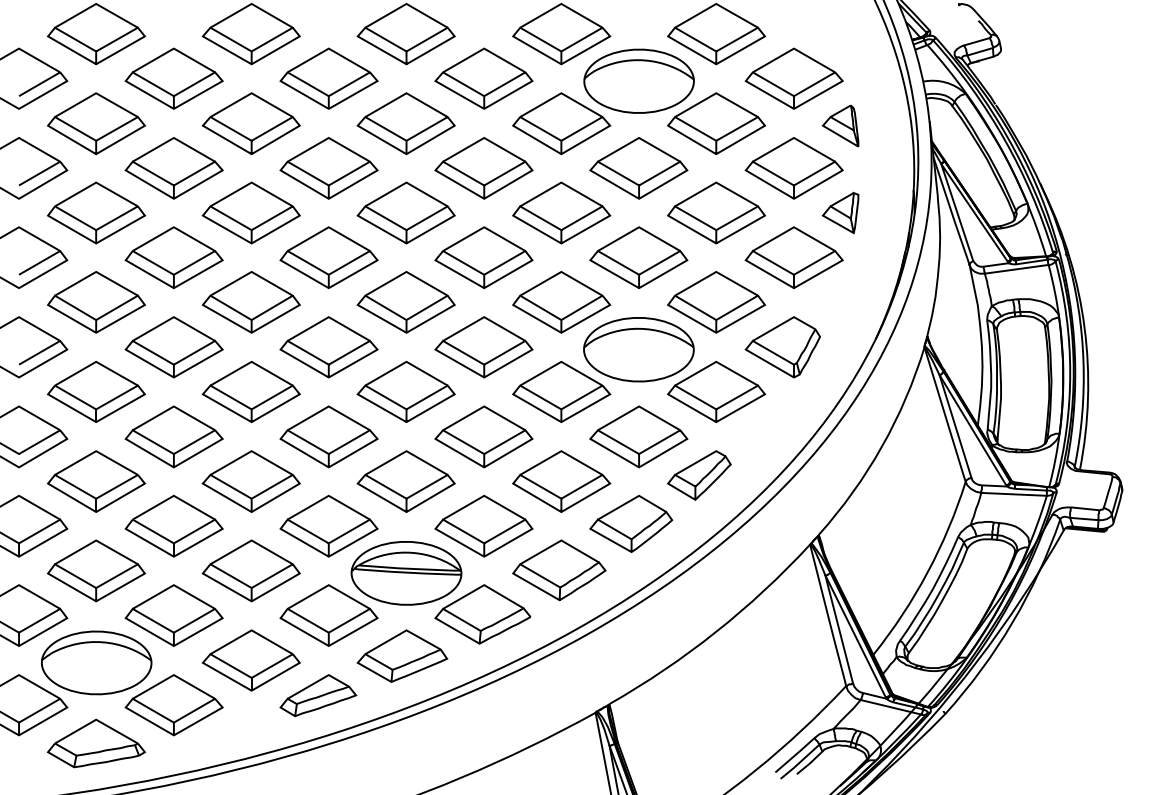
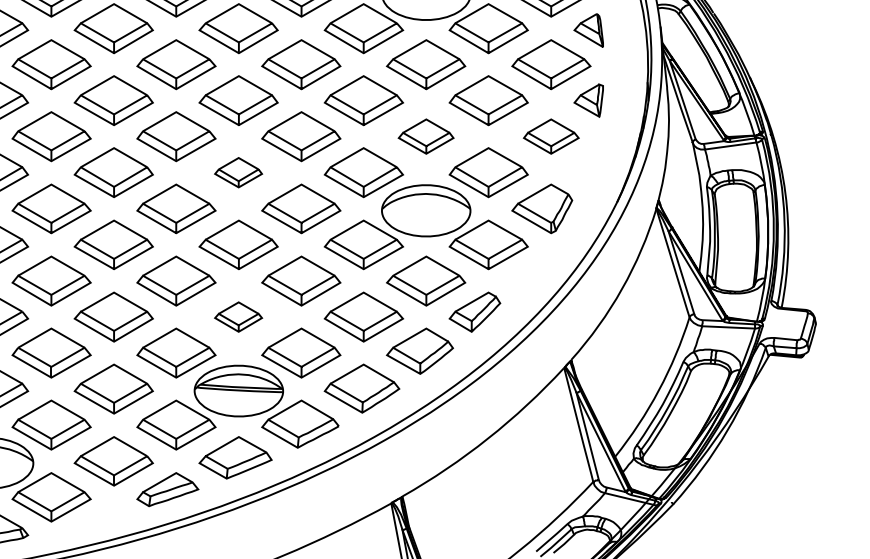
part: (638, 257) -> (425, 136), size x0.7
part: (793, 257) -> (550, 136), size x0.7
part: (405, 302) -> (238, 172), size x0.6
part: (405, 481) -> (238, 317), size x0.6

